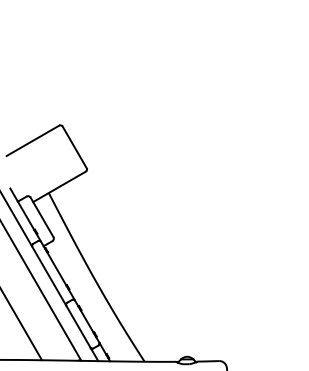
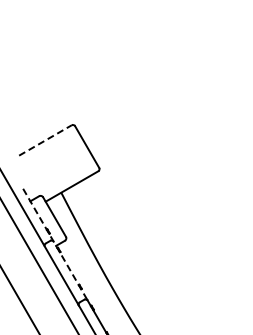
line: (33, 140) -> (45, 140), solid -> dashed
line: (42, 243) -> (54, 243), solid -> dashed

